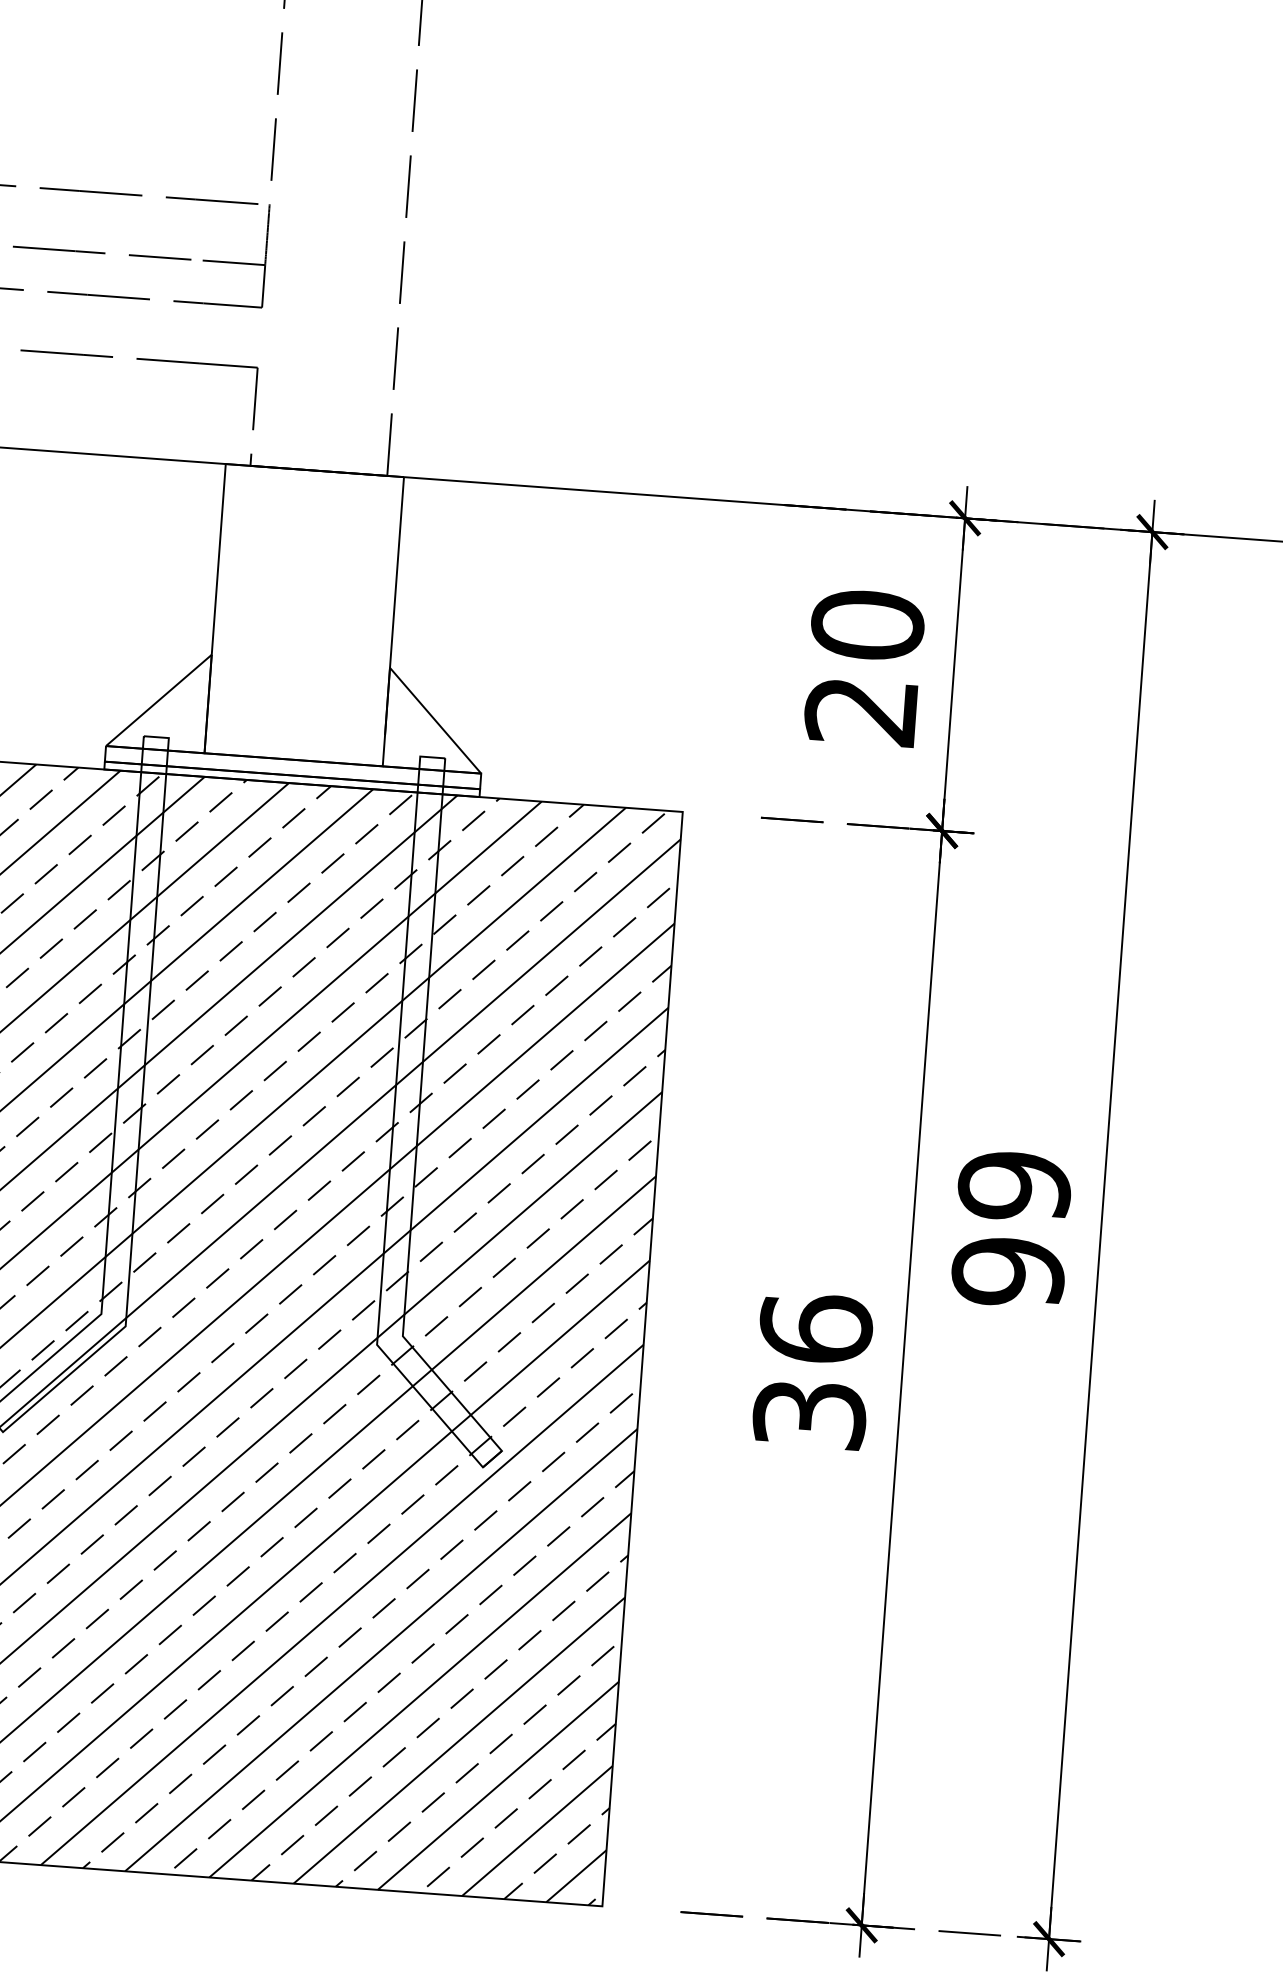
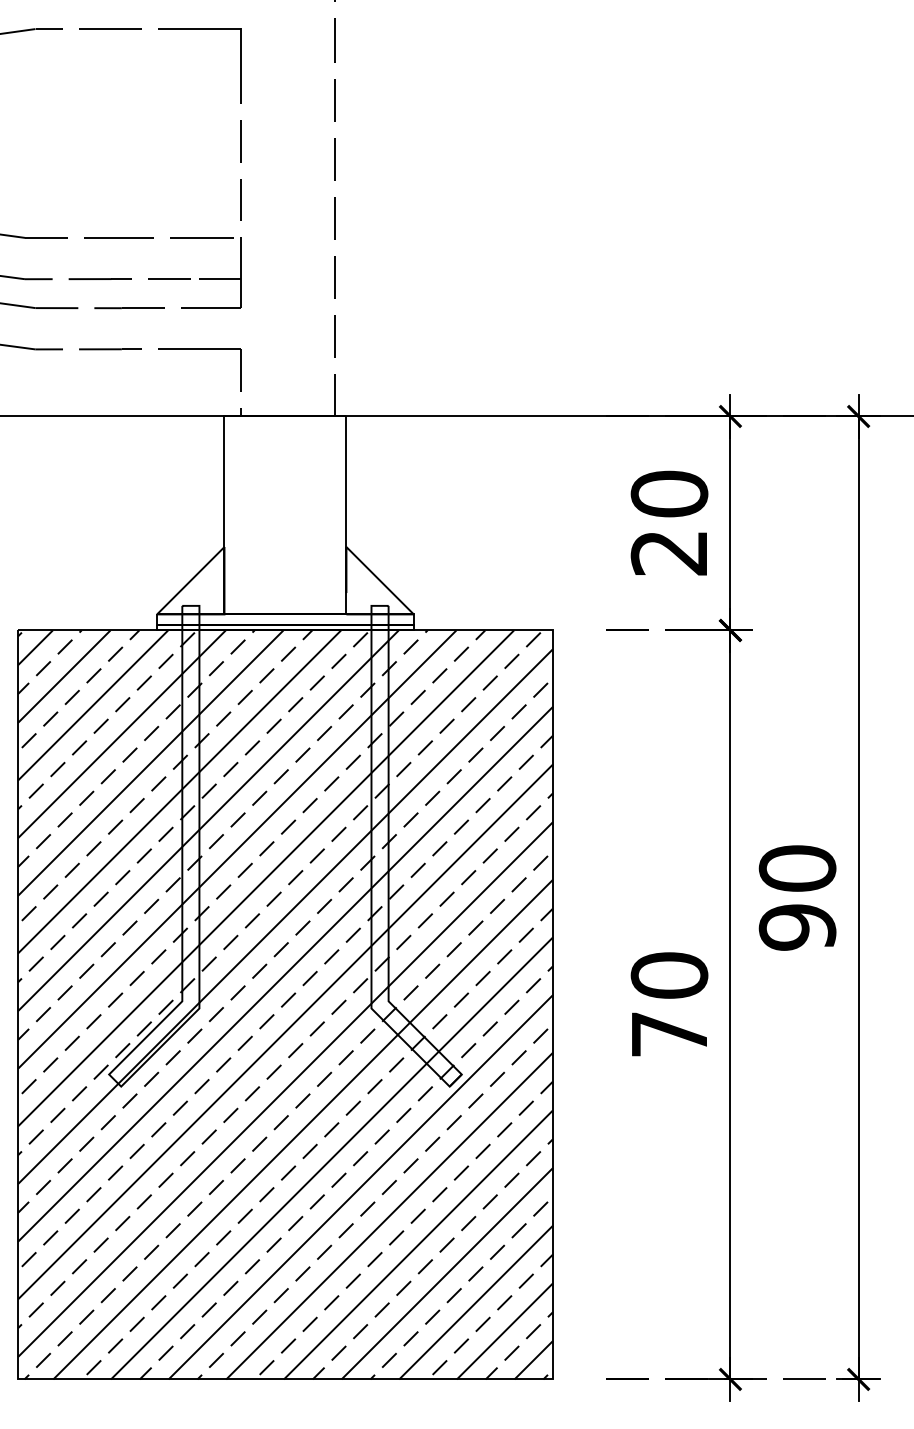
text: (1014, 1185) -> (797, 868), 99 -> 90
text: (812, 1370) -> (669, 1004), 36 -> 70

